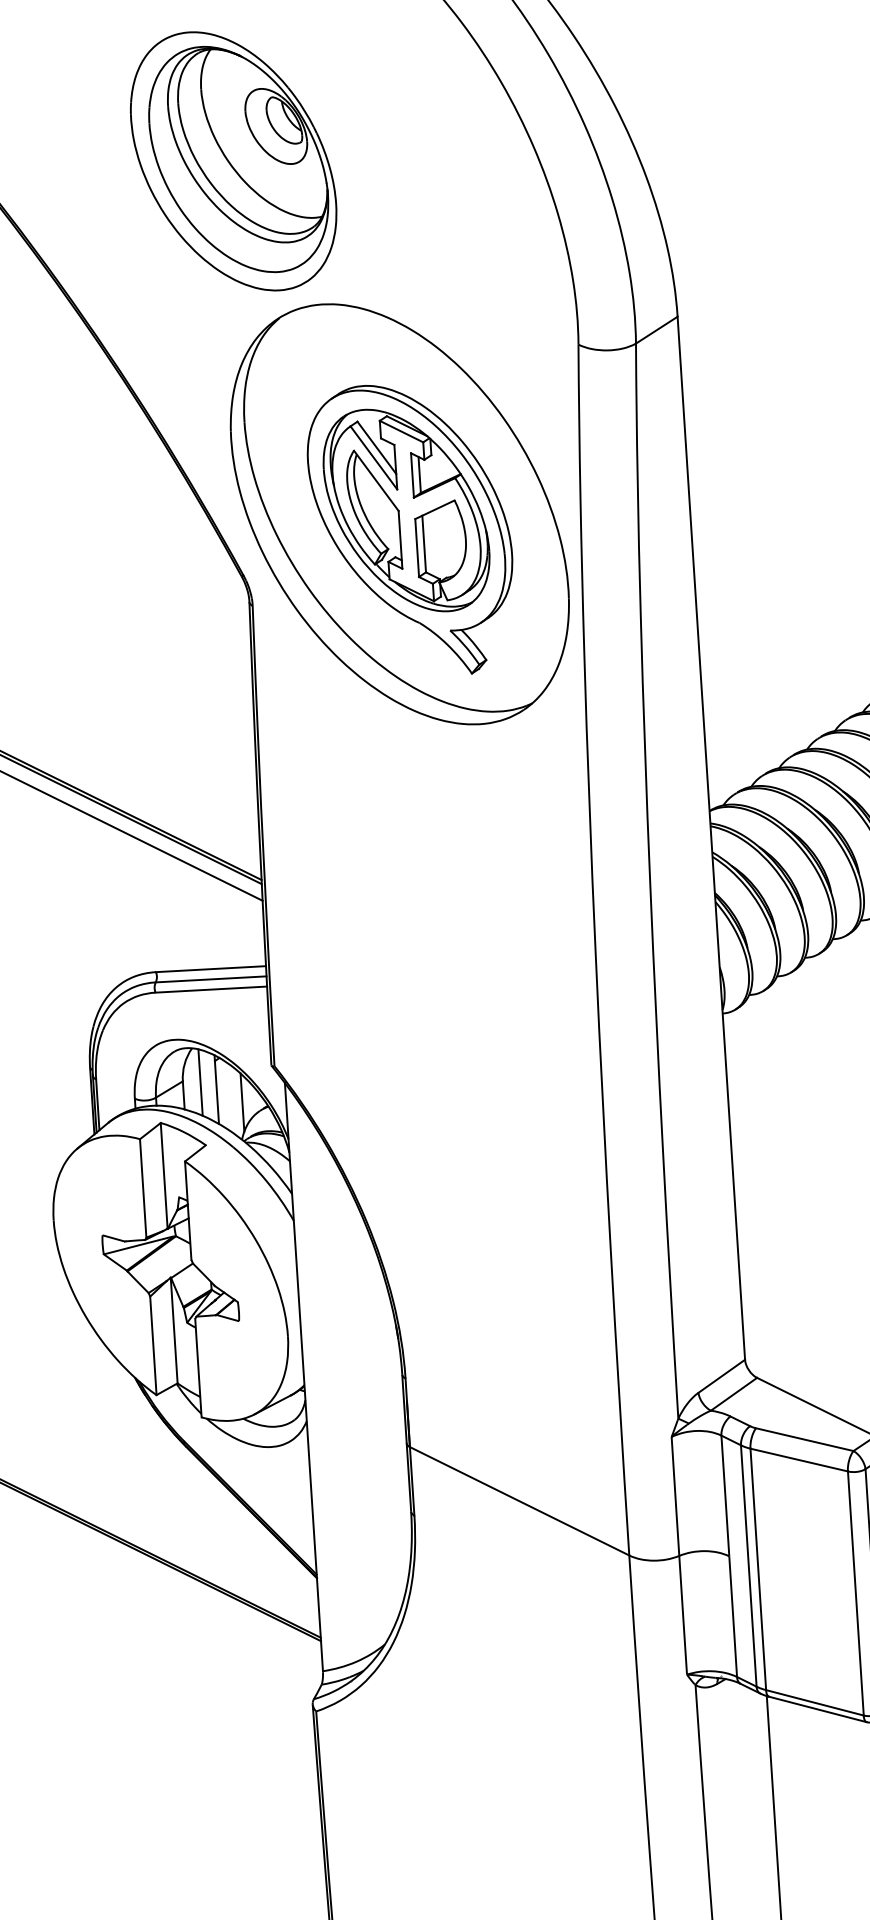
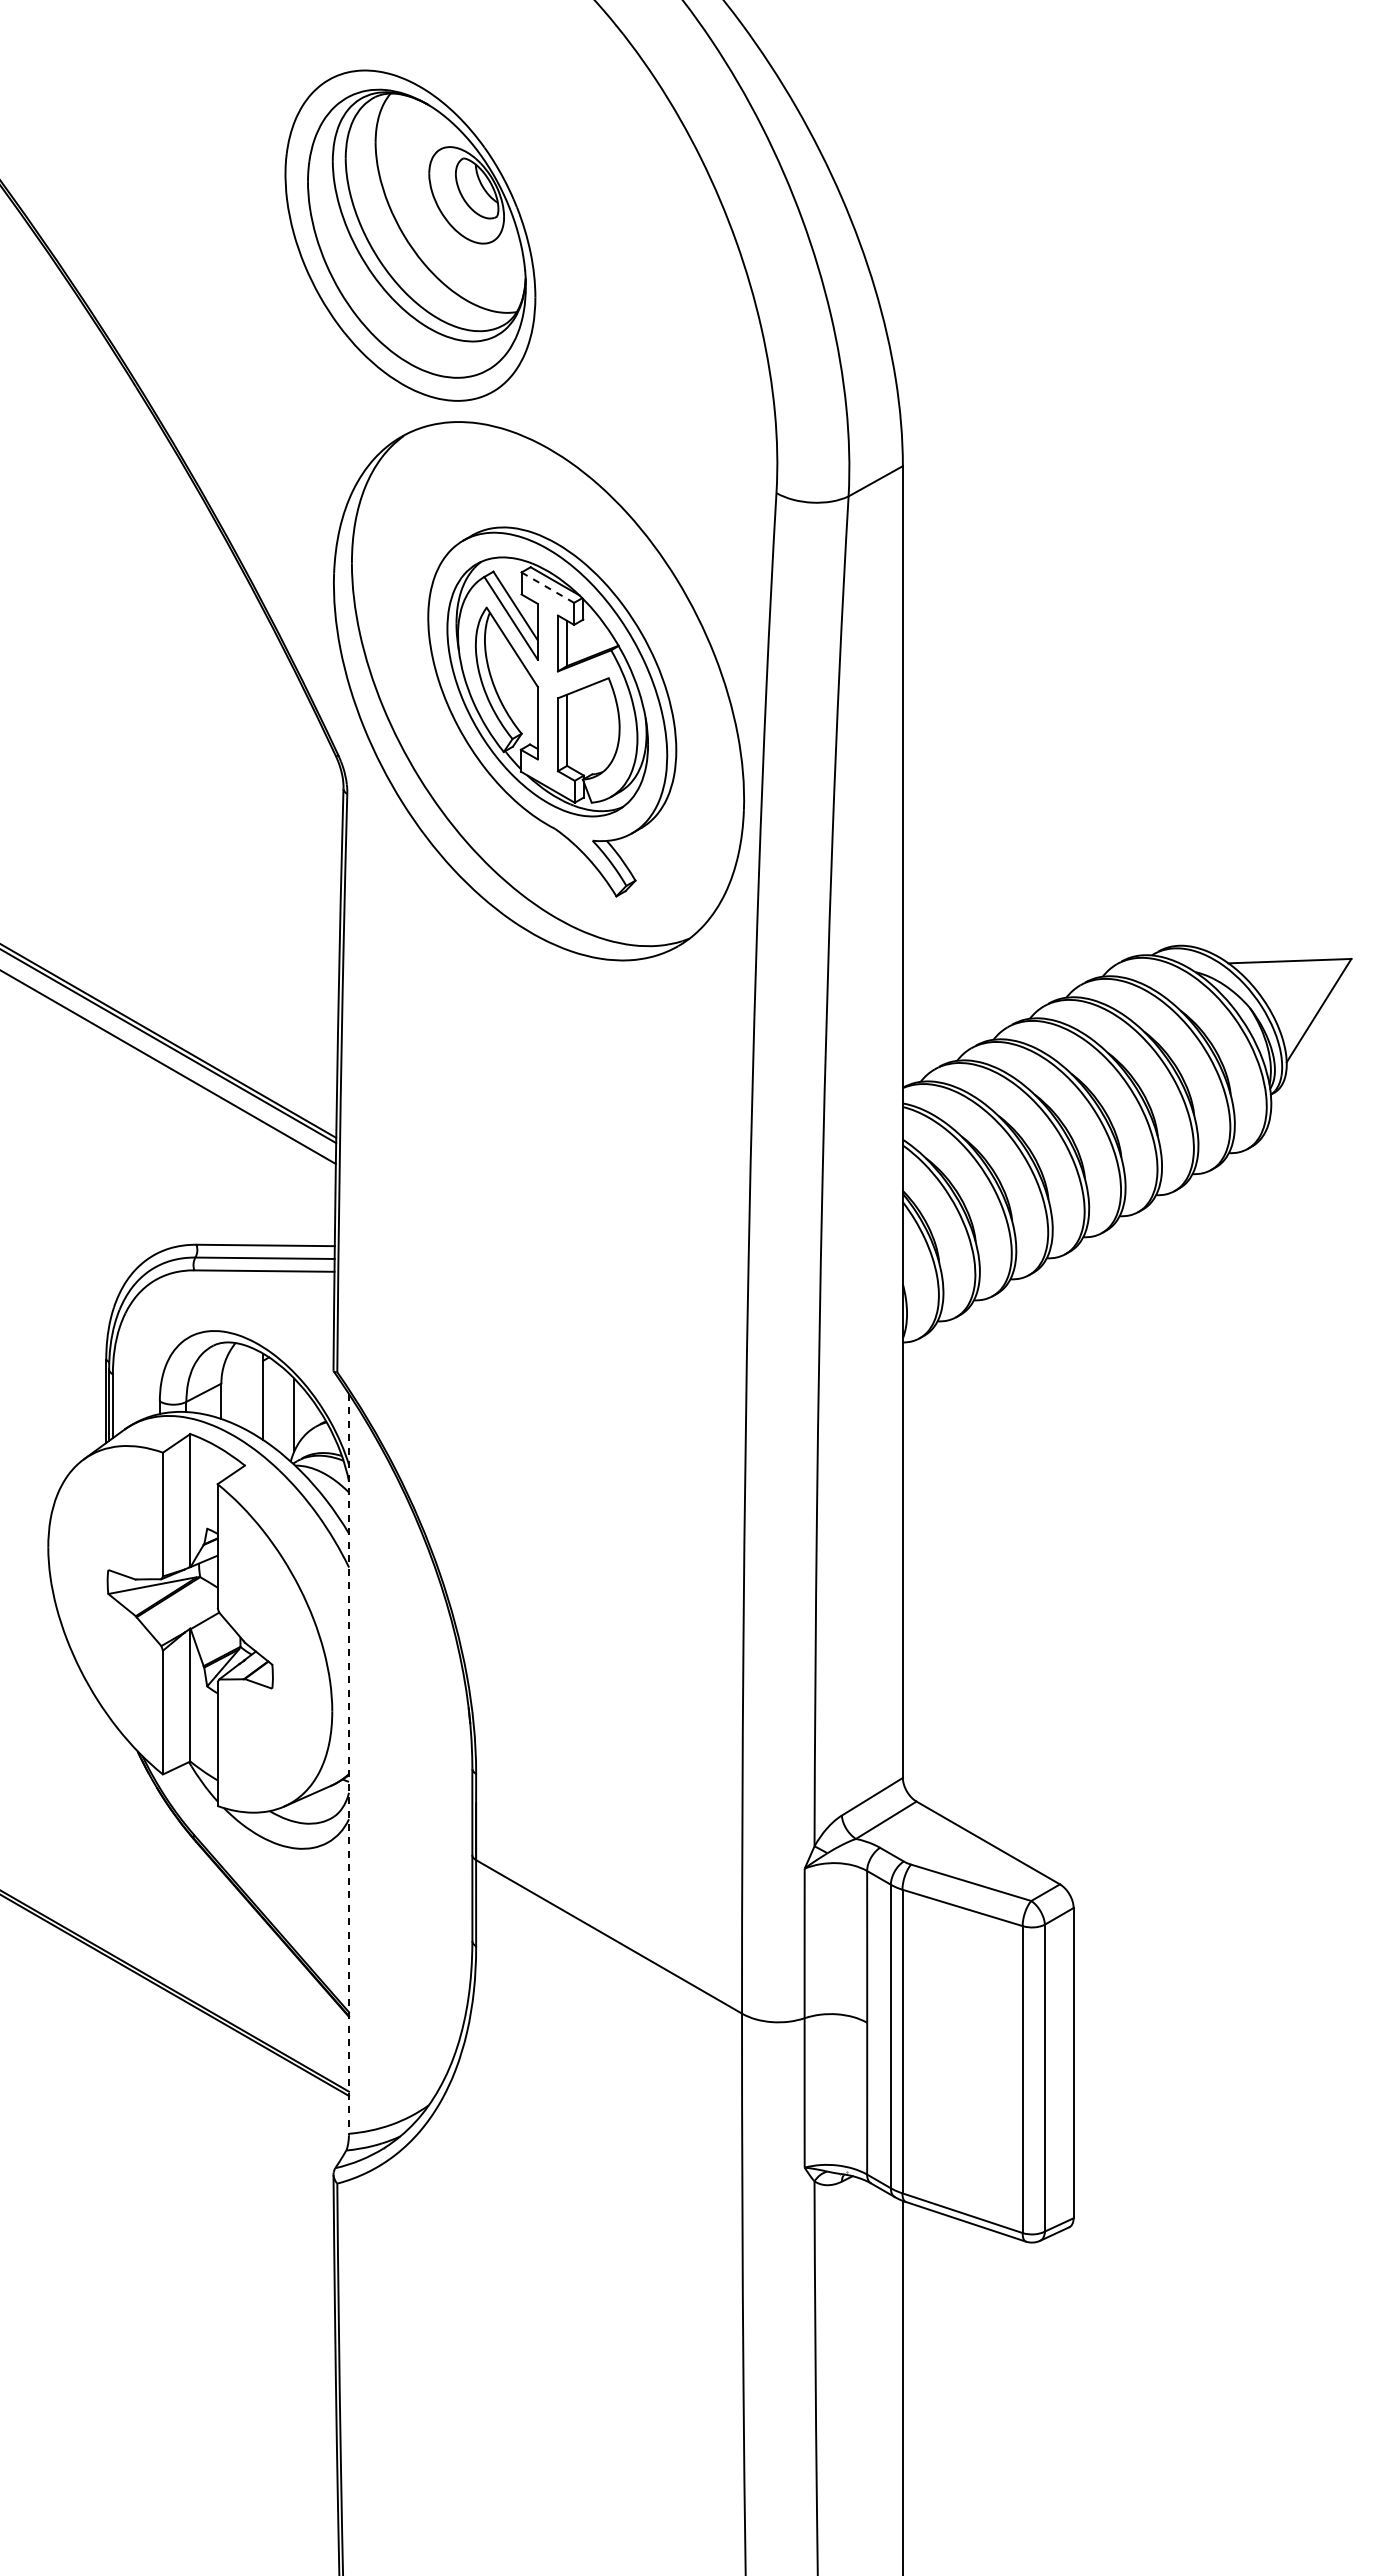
part: (233, 161) -> (410, 235), moved
line: (402, 431) -> (548, 587), solid -> dashed
line: (200, 1082) -> (243, 1386), removed
line: (304, 1376) -> (349, 1763), solid -> dashed

